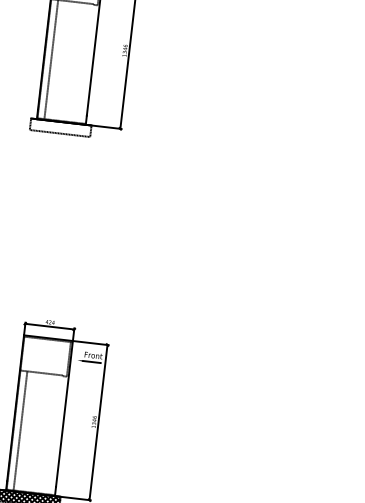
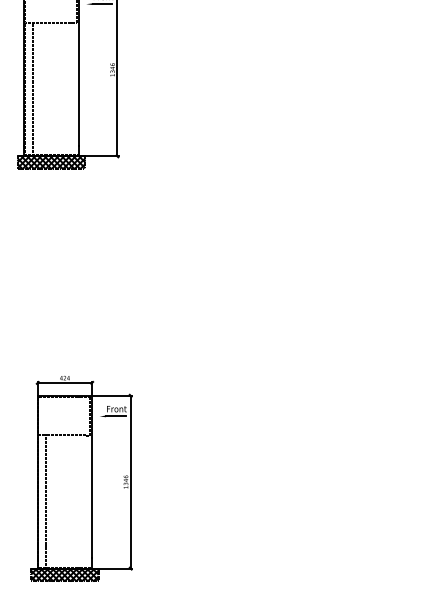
hatch: (60, 127) -> (51, 162), added

